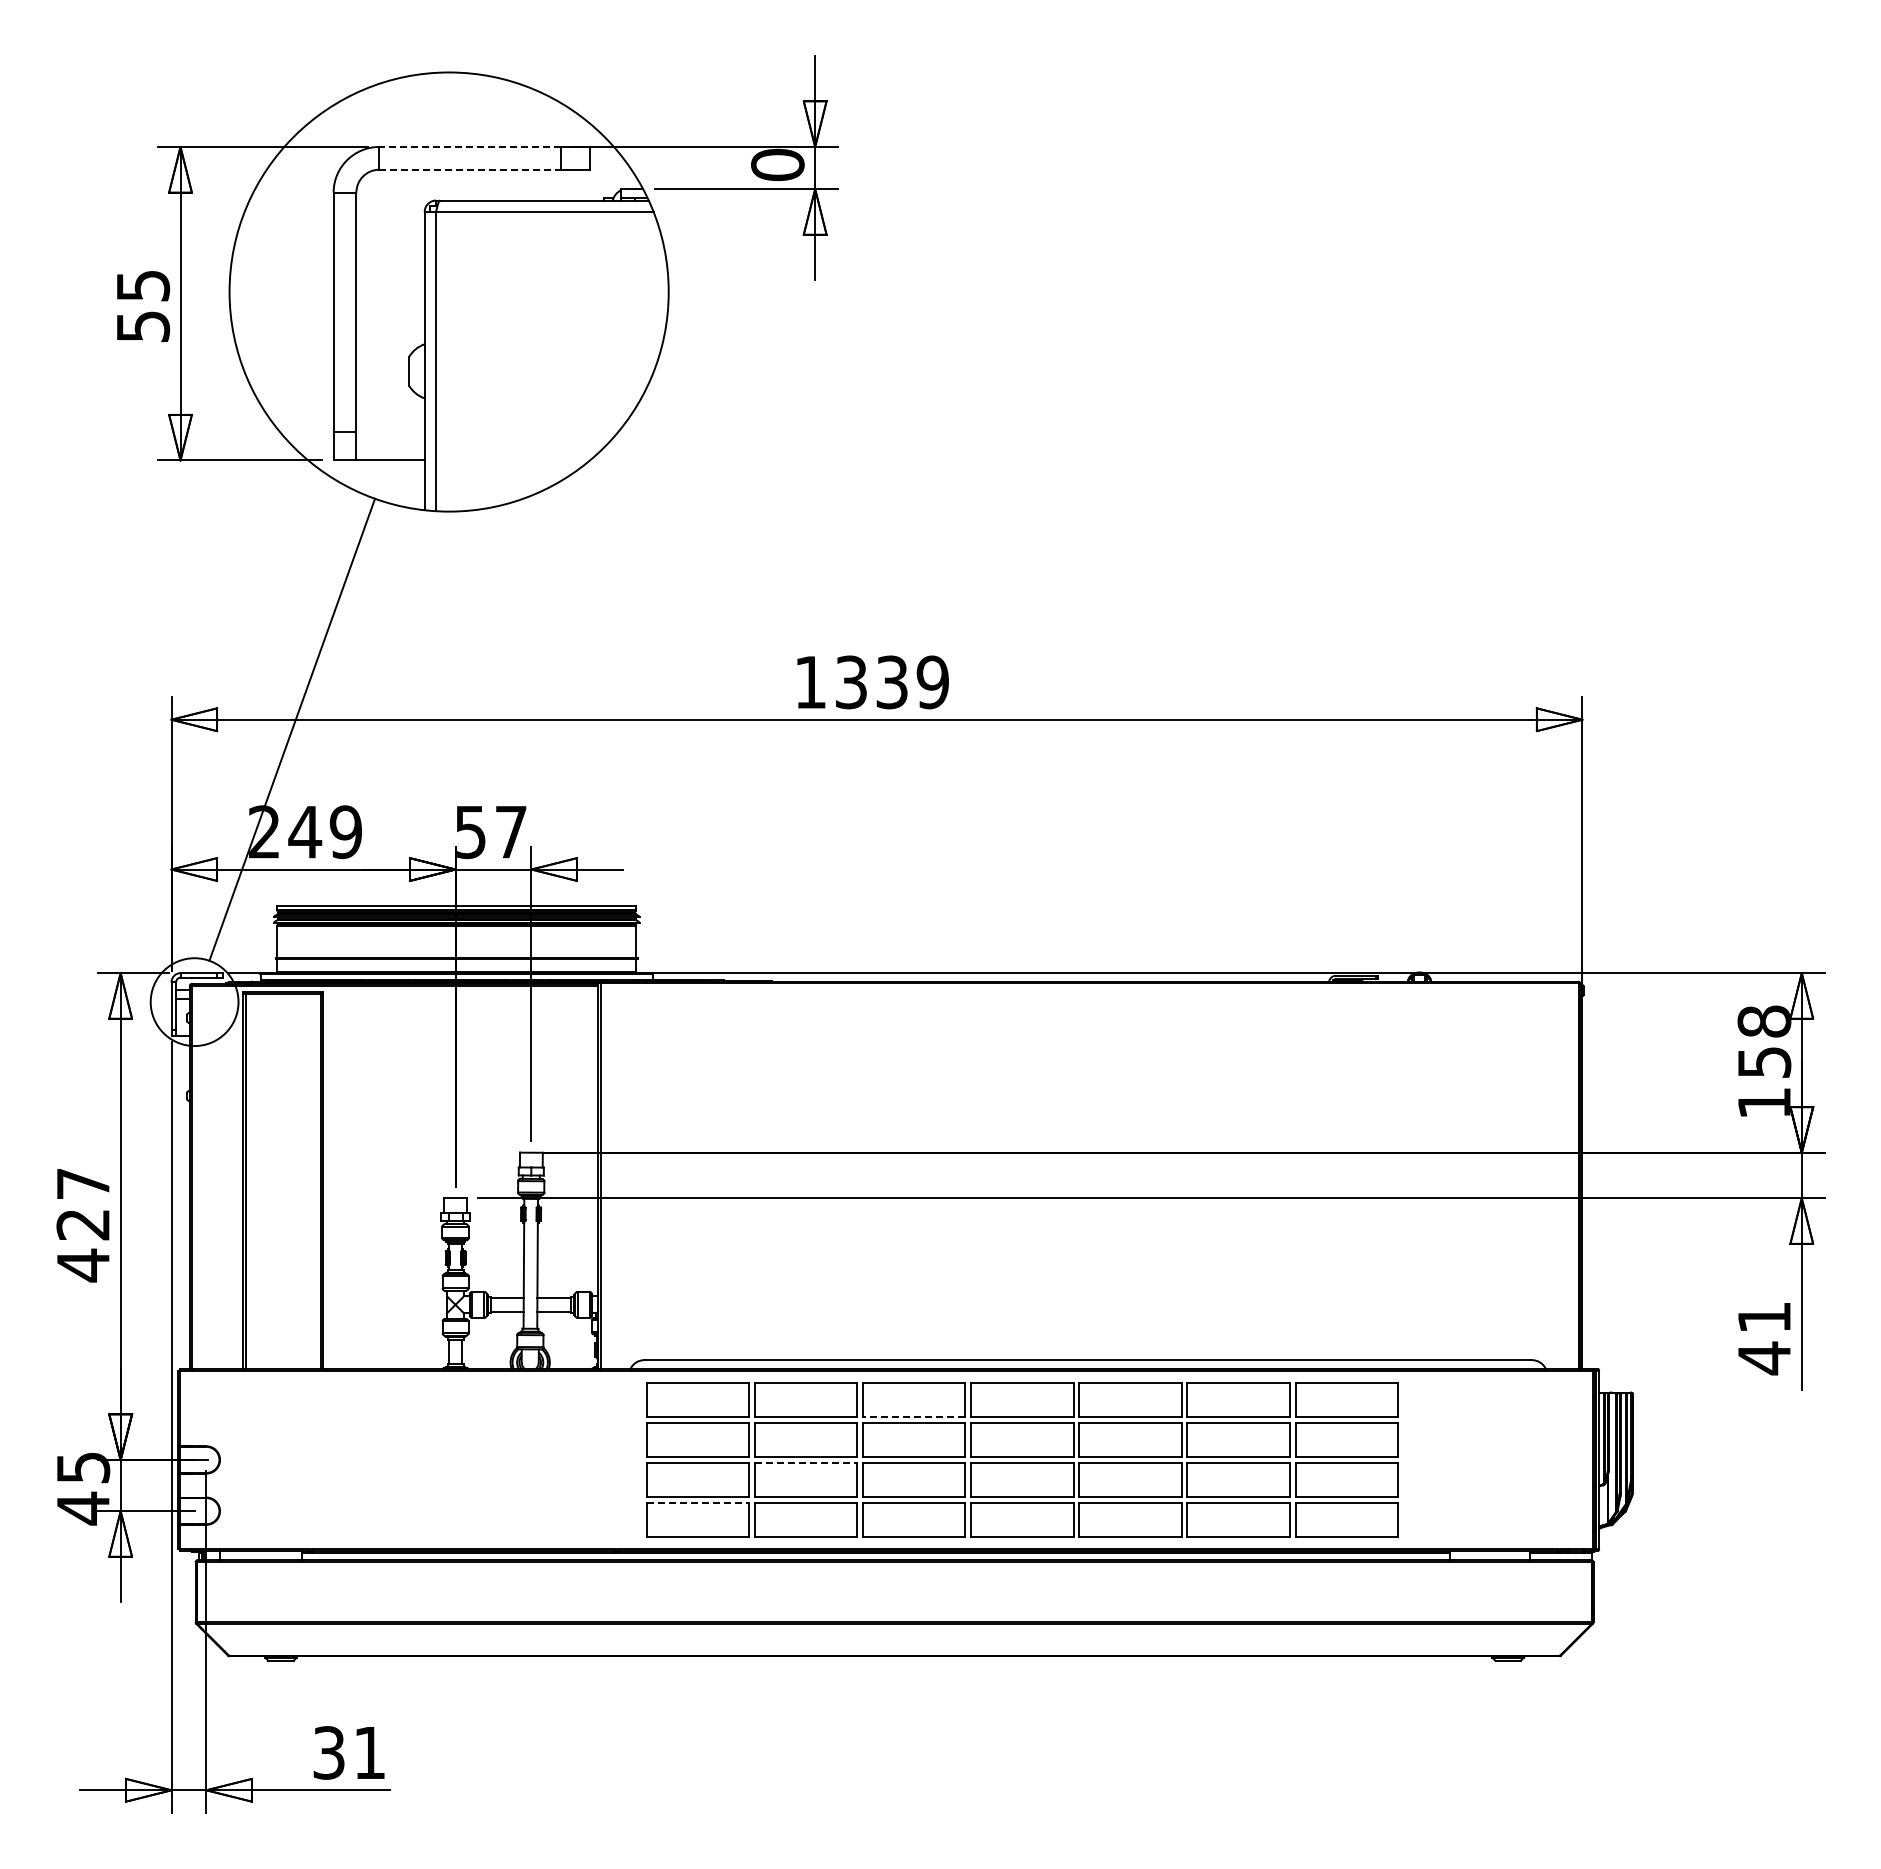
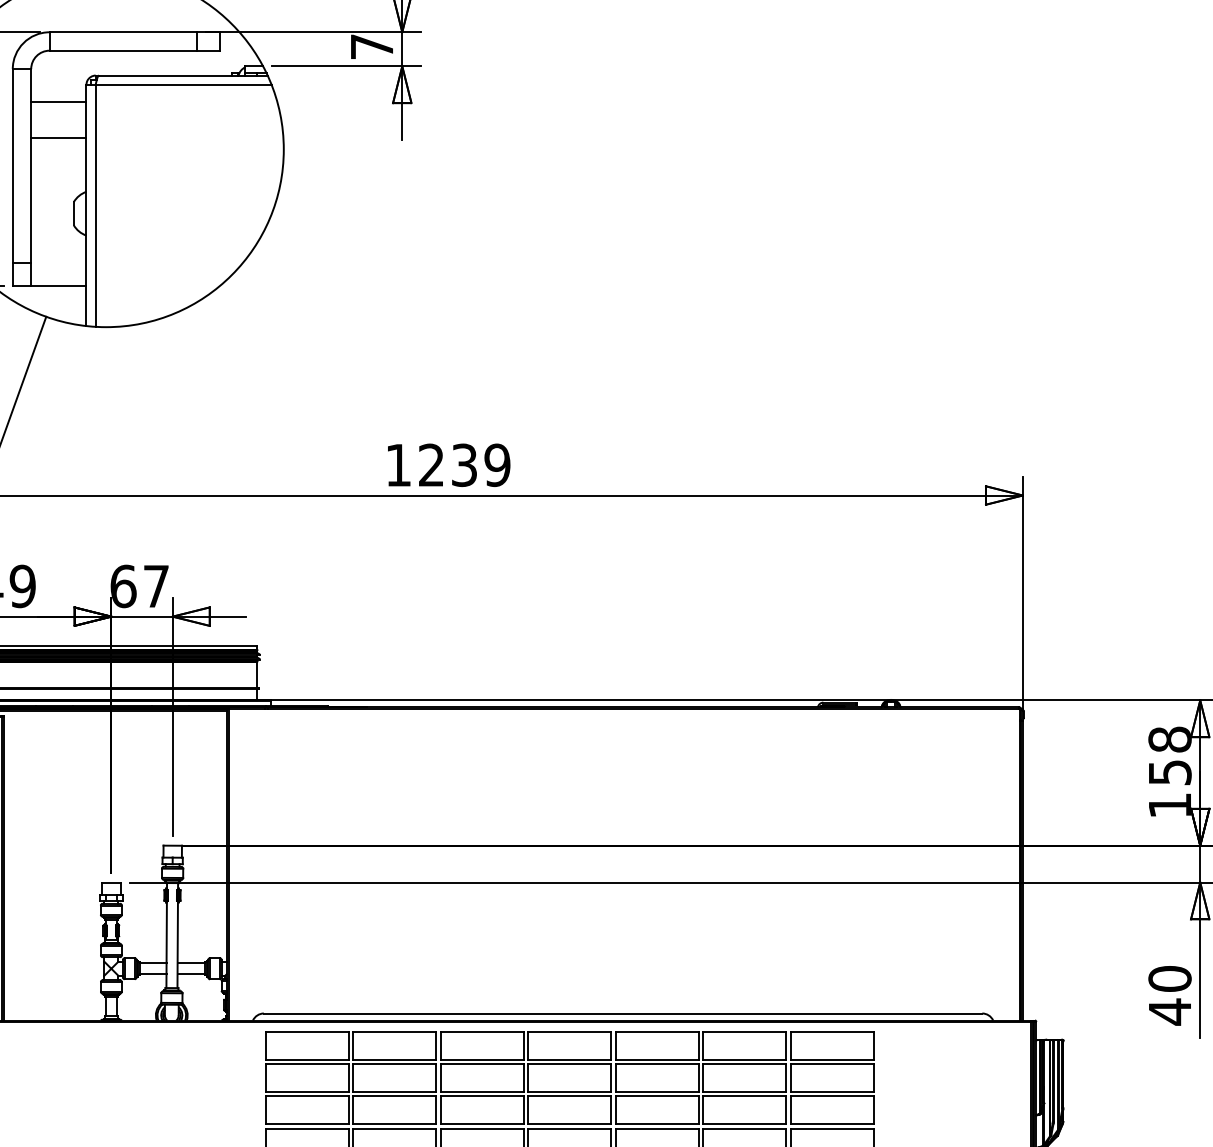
line: (469, 147) -> (122, 32), dashed -> solid
text: (777, 164) -> (371, 46), 0 -> 7
line: (470, 169) -> (123, 50), dashed -> solid
line: (390, 232) -> (58, 101), added
line: (390, 278) -> (58, 138), added
text: (850, 682) -> (430, 465), 1339 -> 1239
text: (470, 832) -> (123, 586), 57 -> 67
text: (1764, 1317) -> (1170, 978), 41 -> 40
line: (913, 1417) -> (481, 1059), dashed -> solid
line: (806, 1462) -> (395, 1096), dashed -> solid
line: (698, 1502) -> (307, 1128), dashed -> solid

